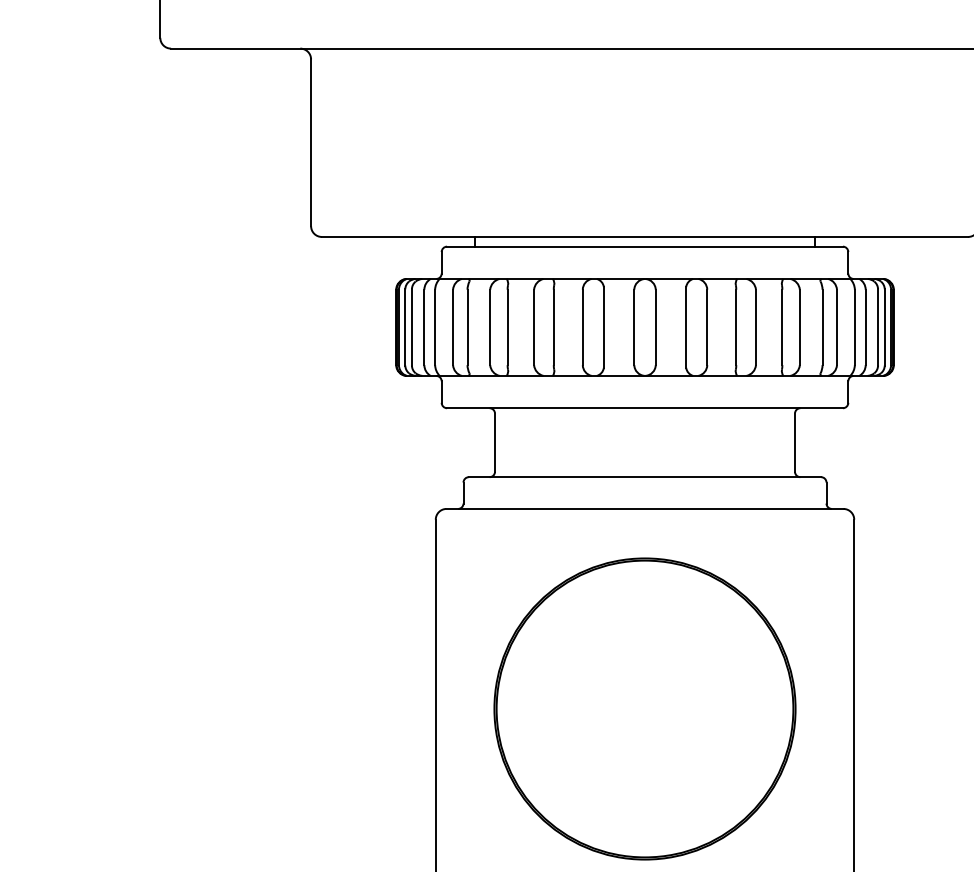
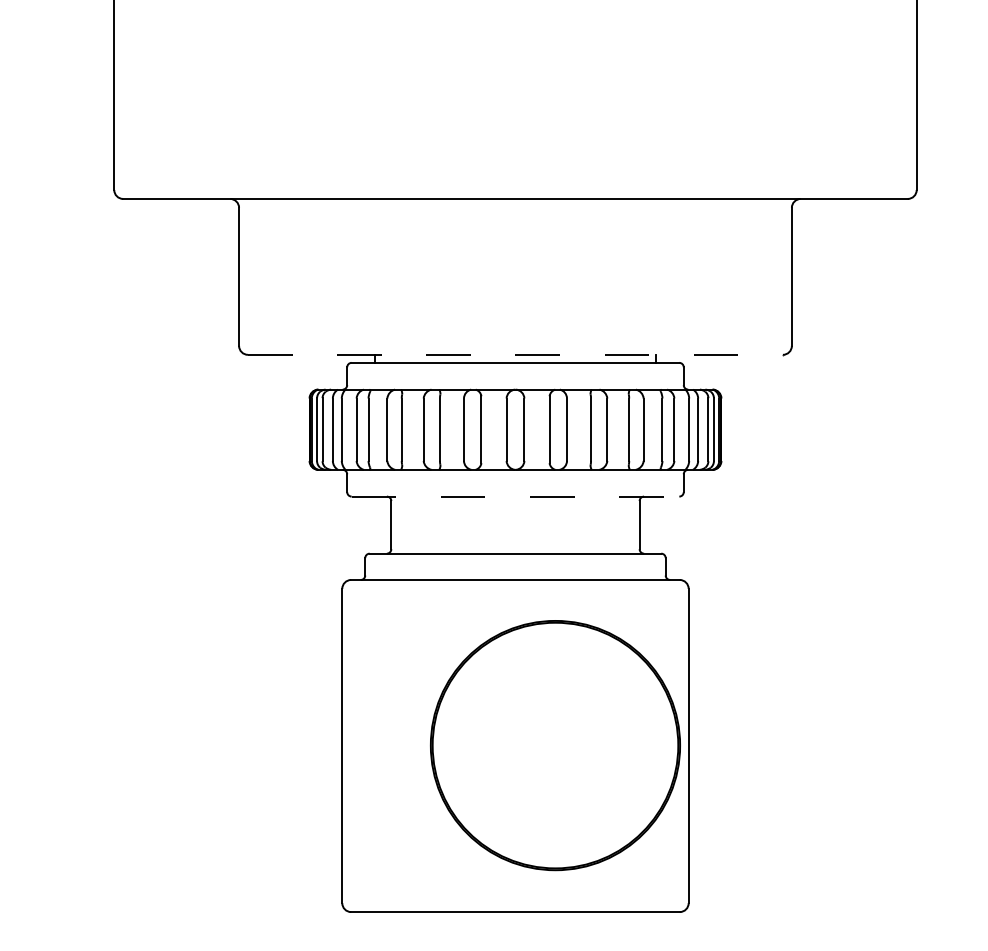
line: (645, 236) -> (515, 354), solid -> dashed
line: (645, 408) -> (515, 496), solid -> dashed
part: (645, 708) -> (555, 745), moved

